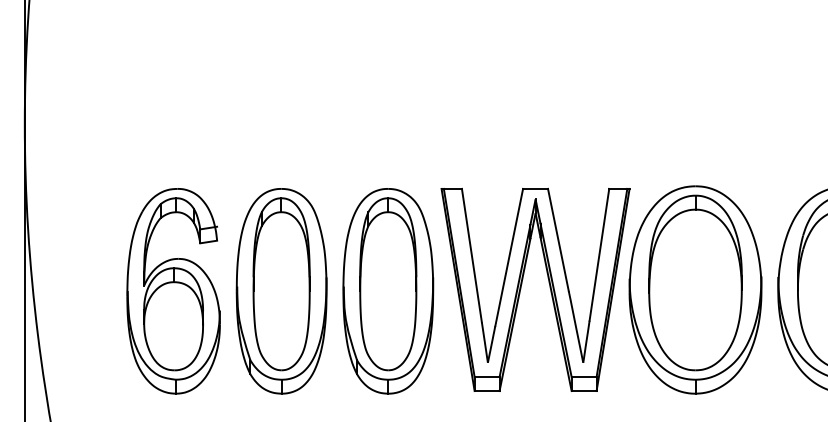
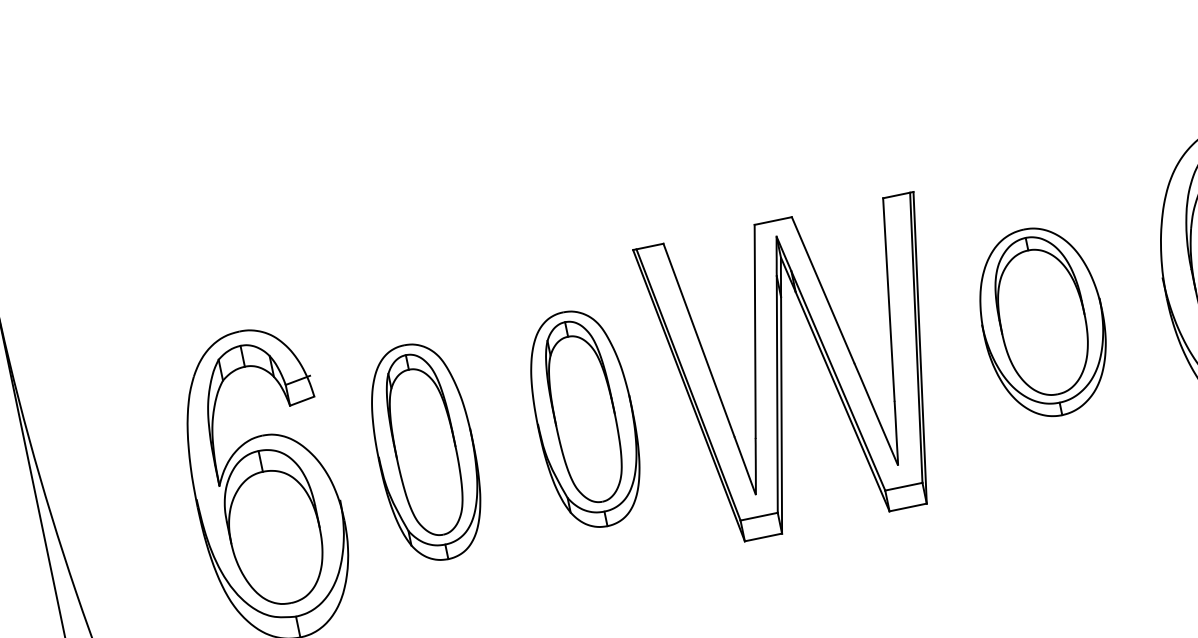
part: (695, 289) -> (1042, 321), size x0.6
part: (281, 291) -> (426, 452), size x0.7
part: (388, 291) -> (585, 419), size x0.7

